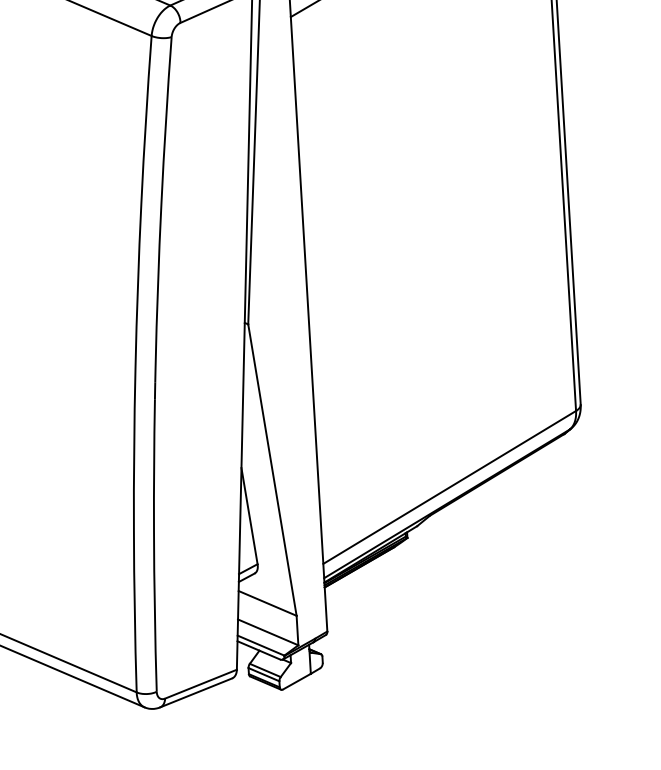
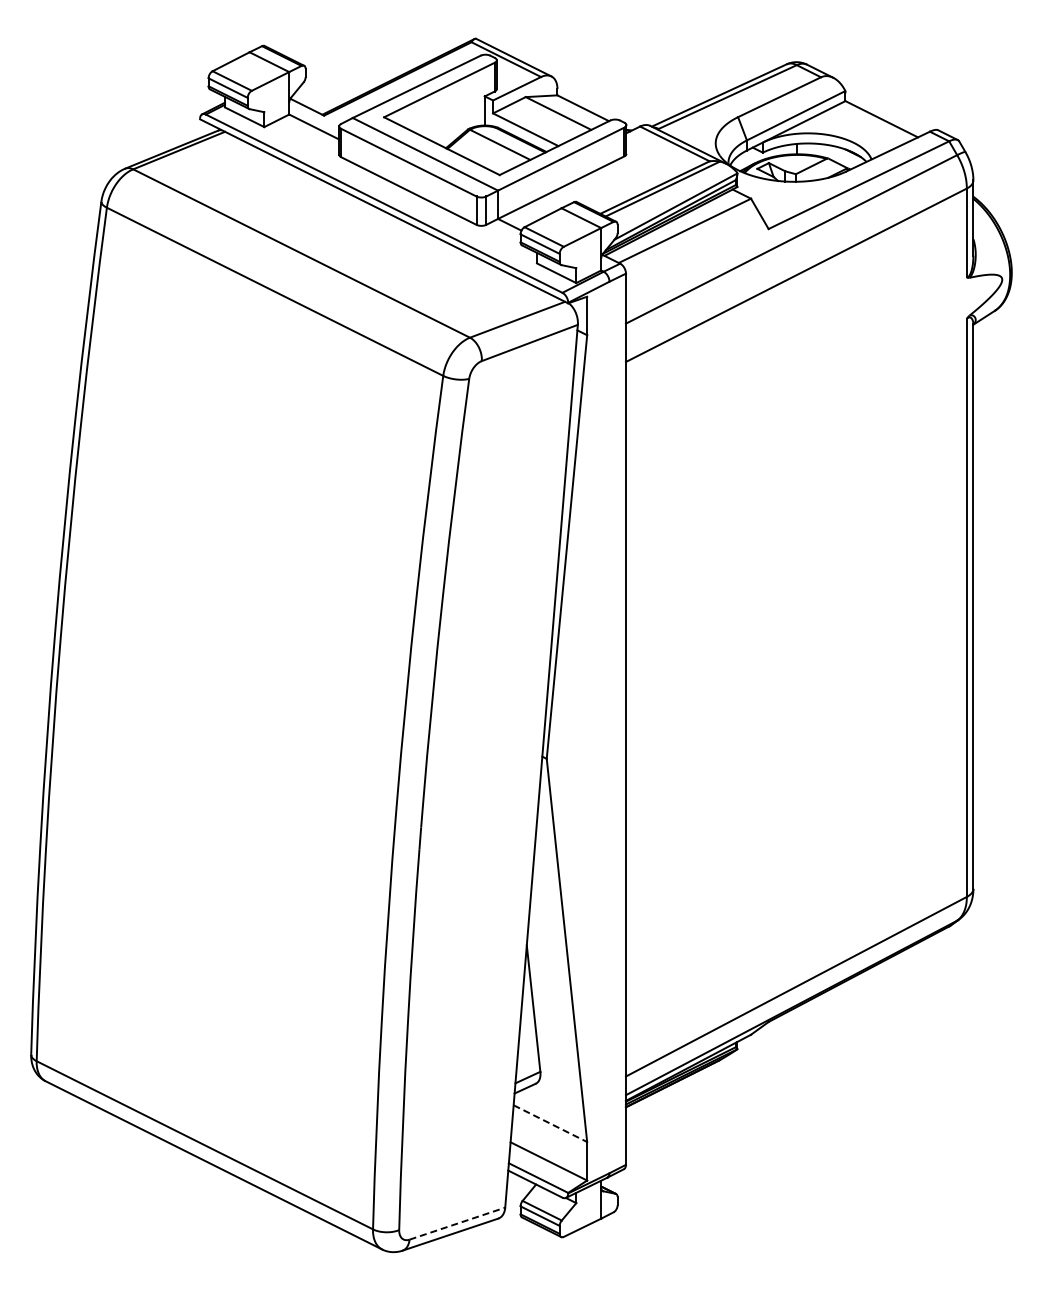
line: (267, 603) -> (550, 1123), solid -> dashed
line: (201, 684) -> (457, 1223), solid -> dashed

